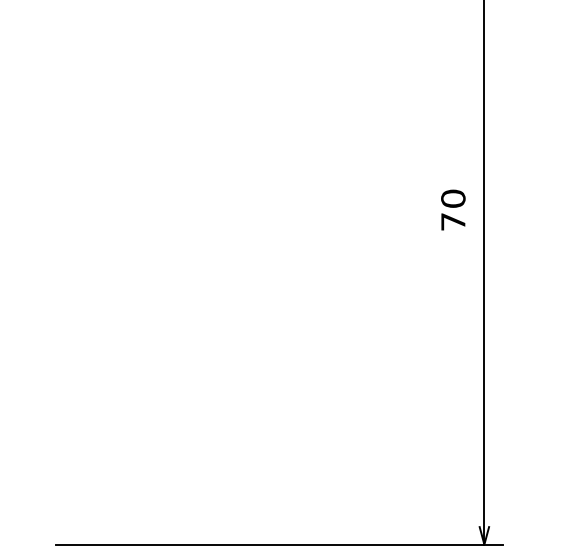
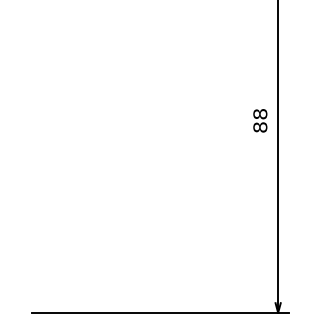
text: (453, 209) -> (260, 120), 70 -> 88

